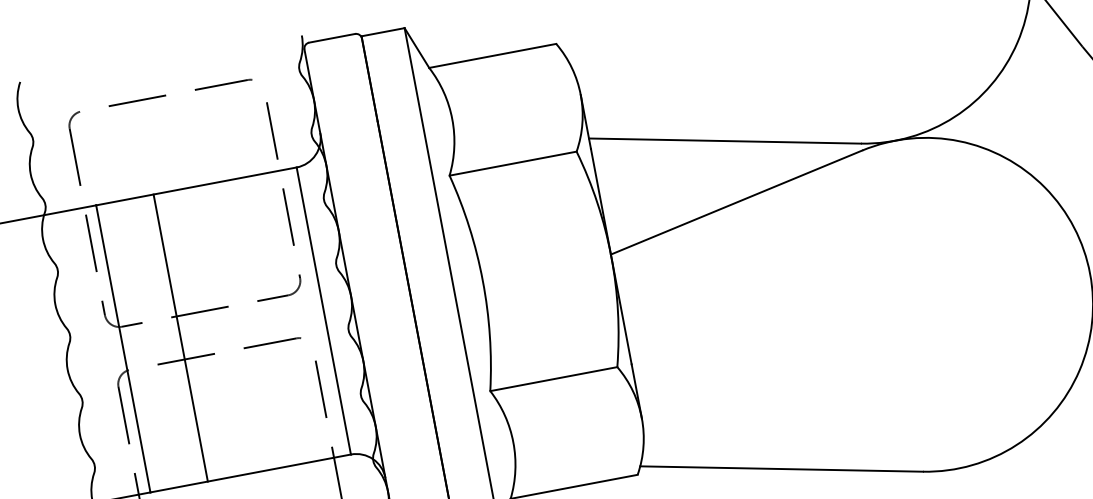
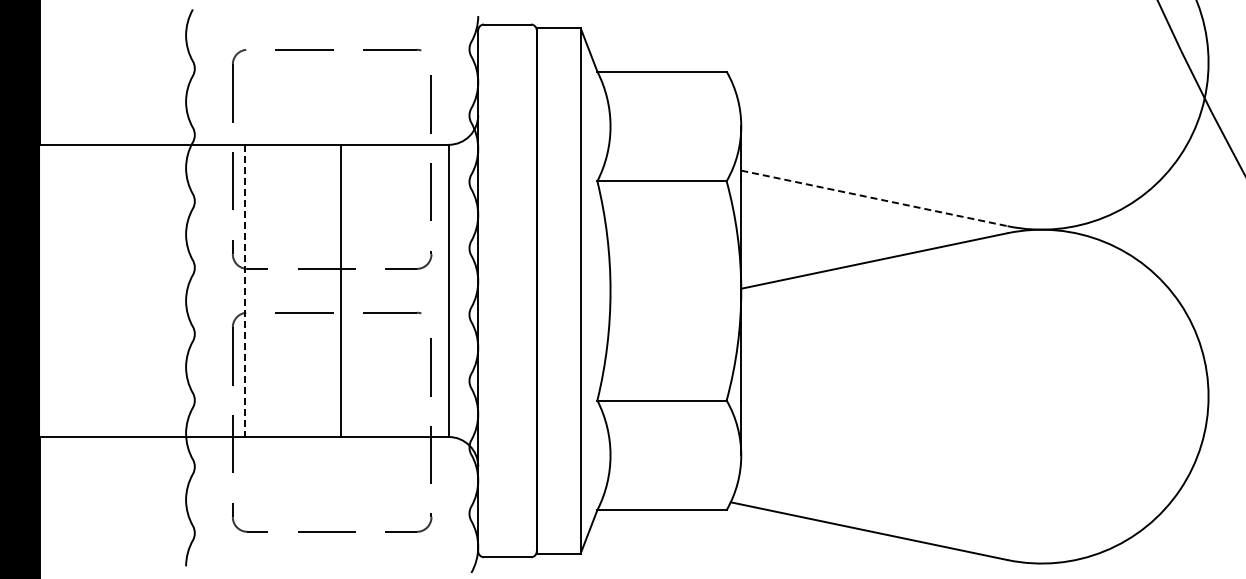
line: (725, 141) -> (874, 198), solid -> dashed
line: (181, 337) -> (341, 290), moved
line: (123, 349) -> (244, 291), solid -> dashed

